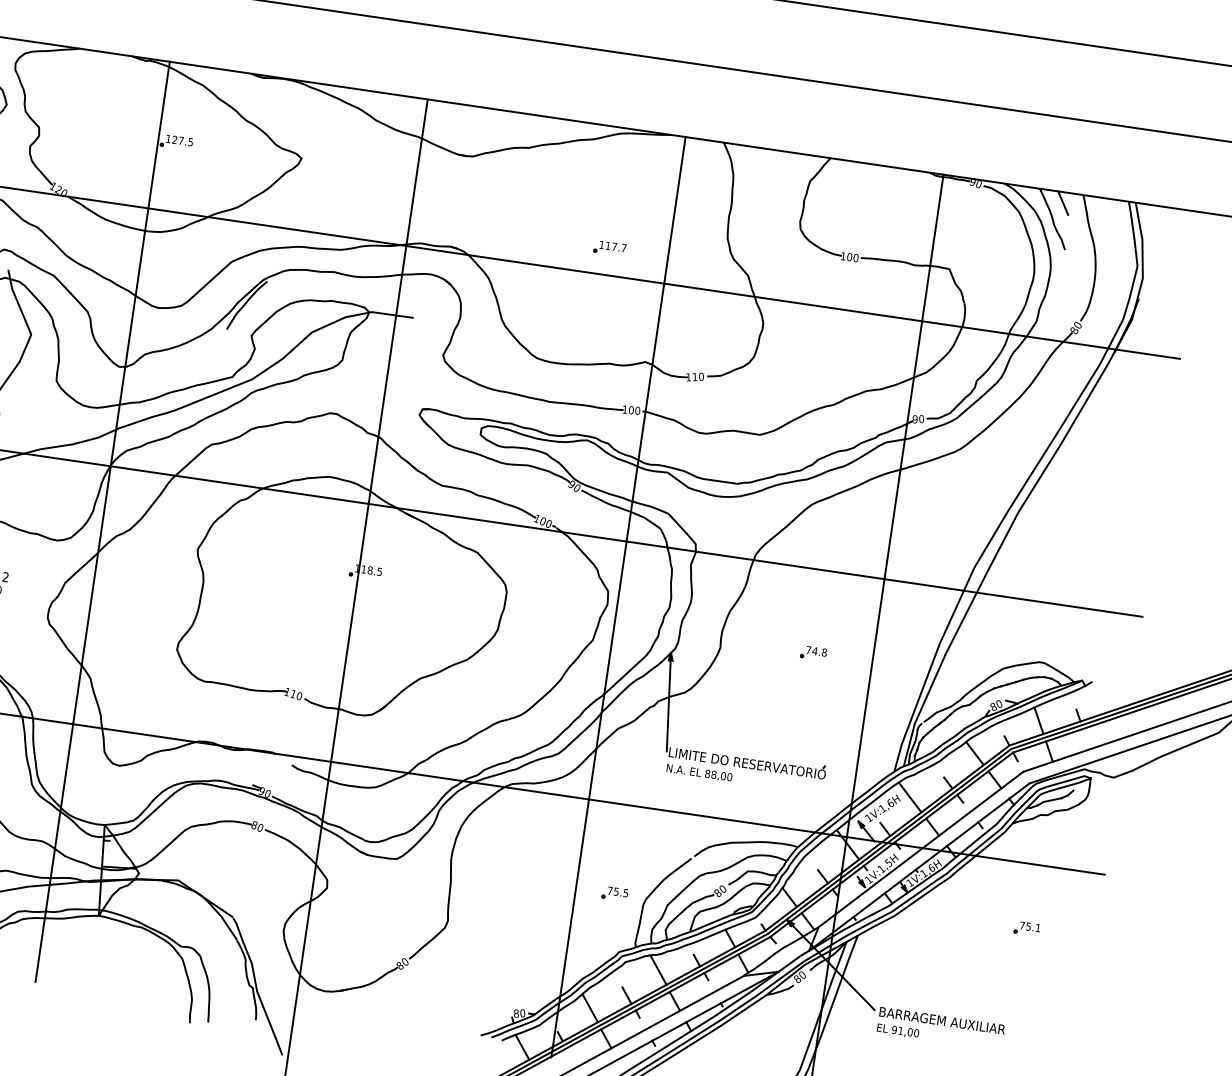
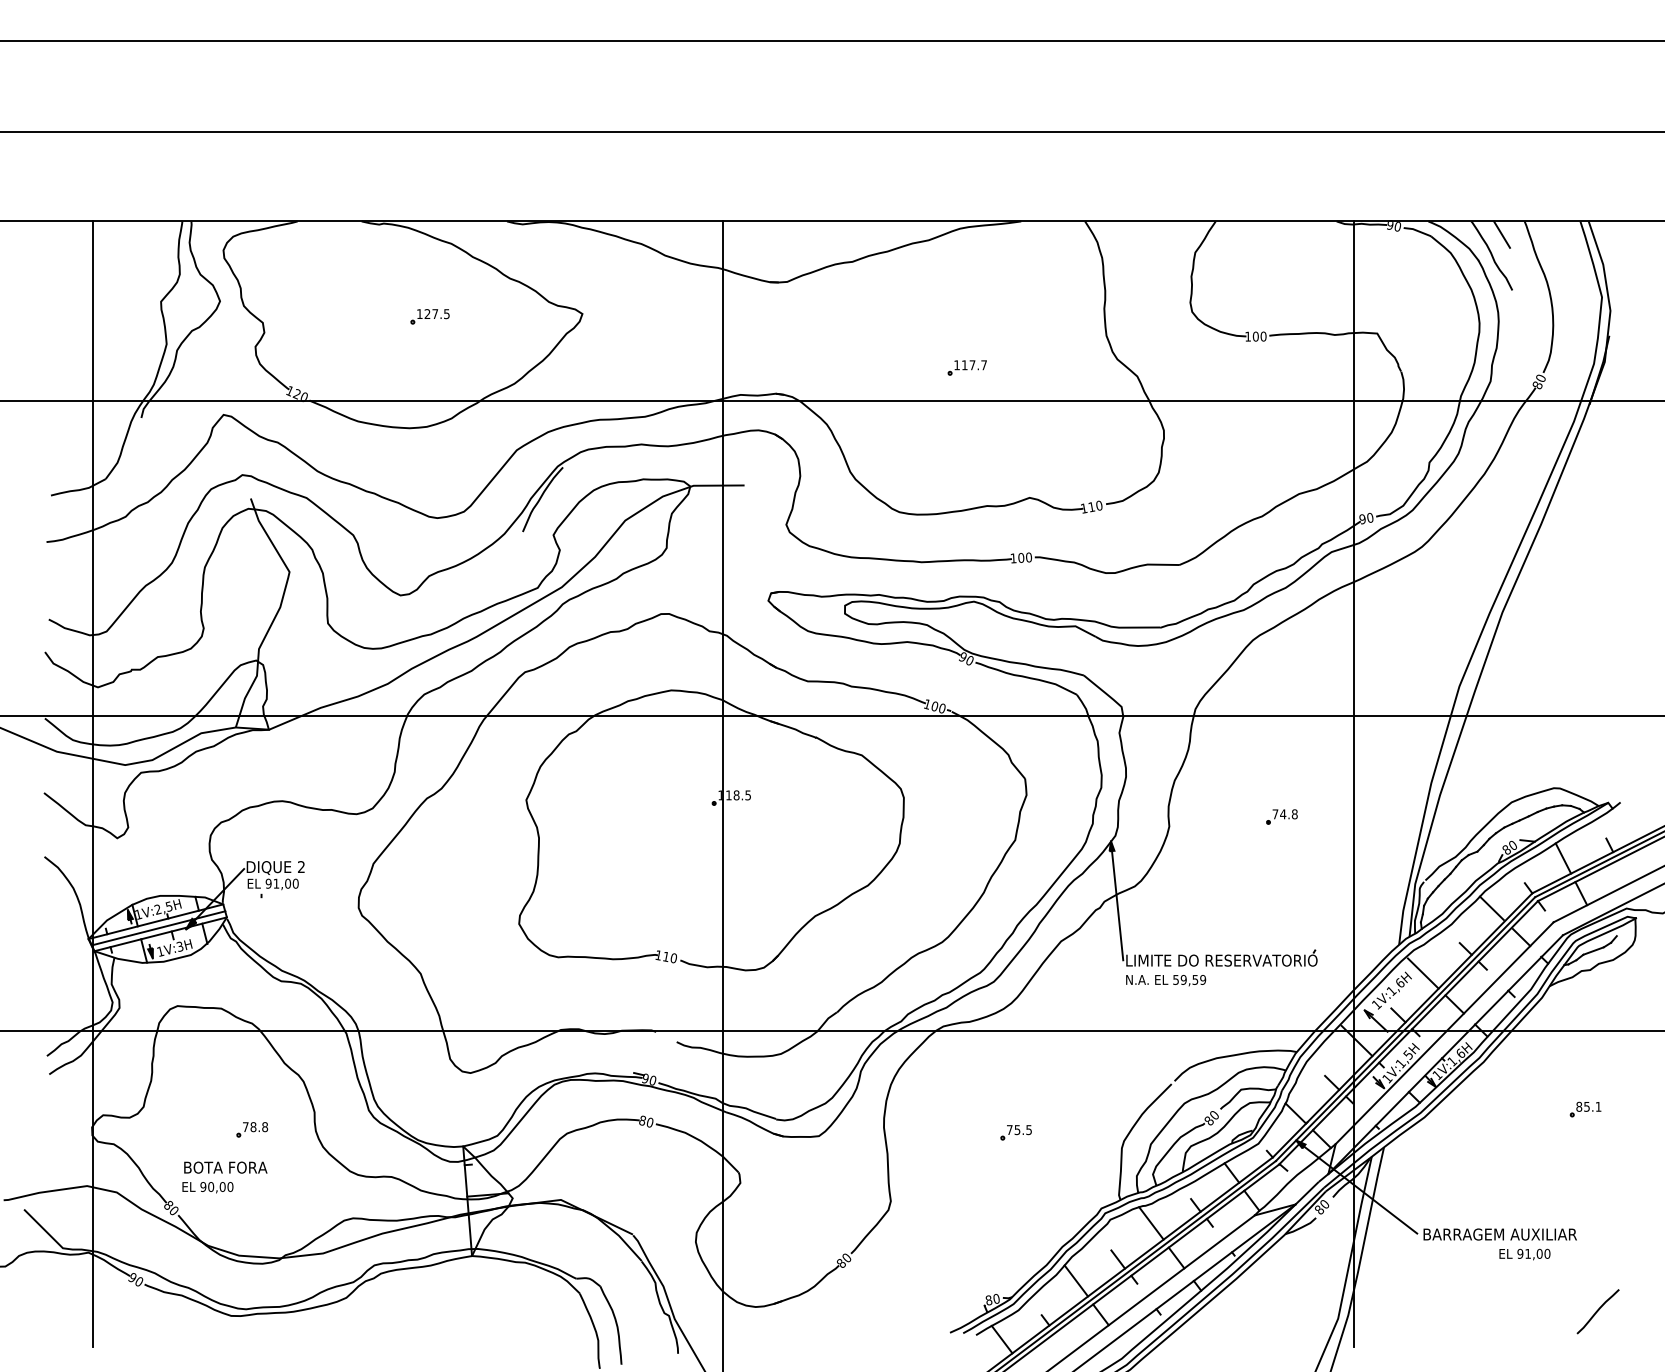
line: (102, 521) -> (407, 783), removed
line: (618, 596) -> (1038, 783), removed
text: (718, 775) -> (1189, 979), 88,00 -> 59,59
part: (614, 893) -> (1015, 1132), moved
text: (1022, 925) -> (1579, 1106), 75.1 -> 85.1
text: (897, 1030) -> (1524, 1254), moved

